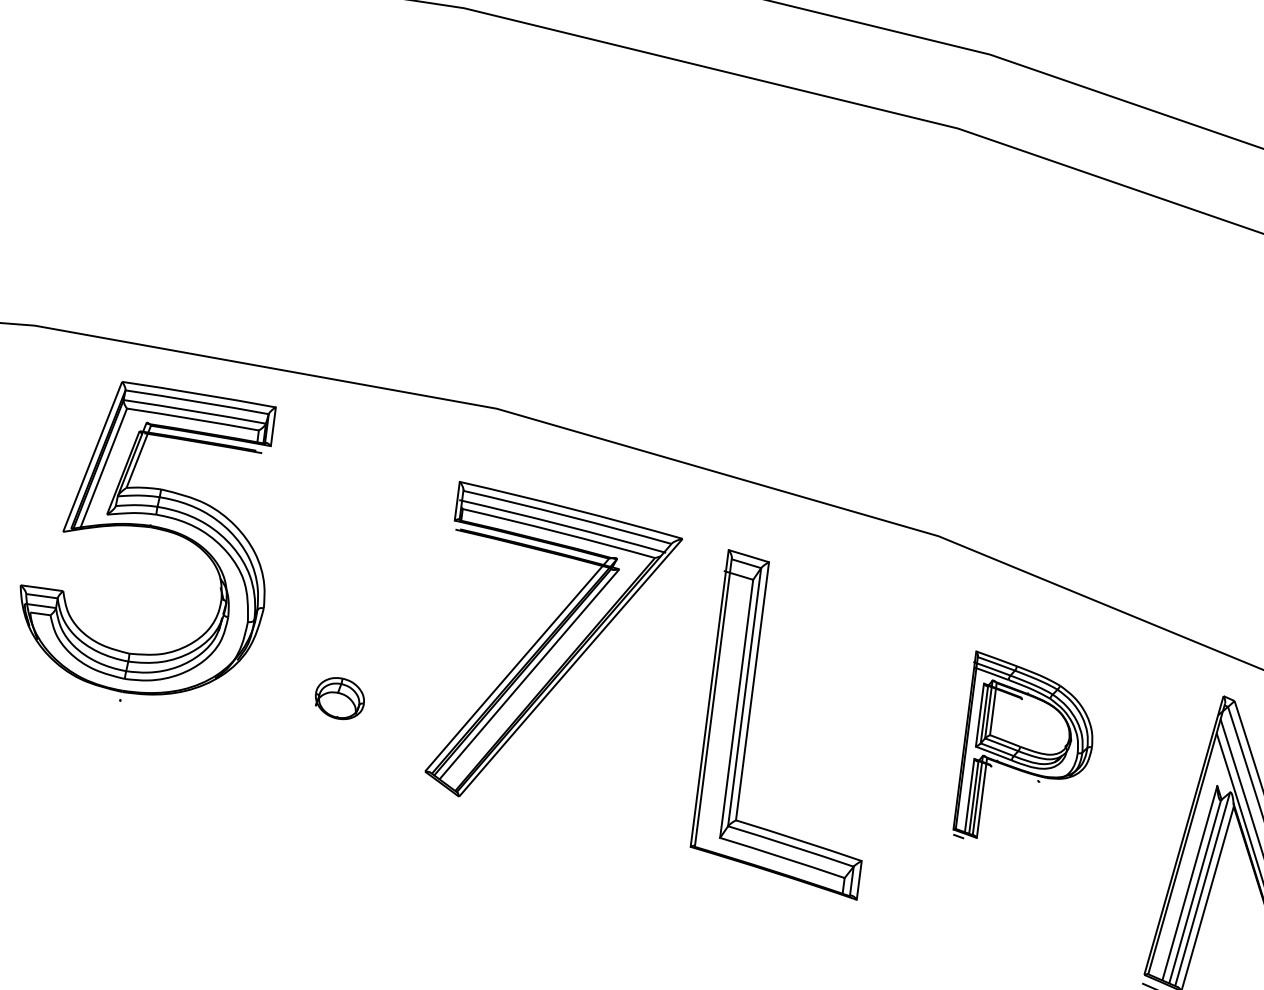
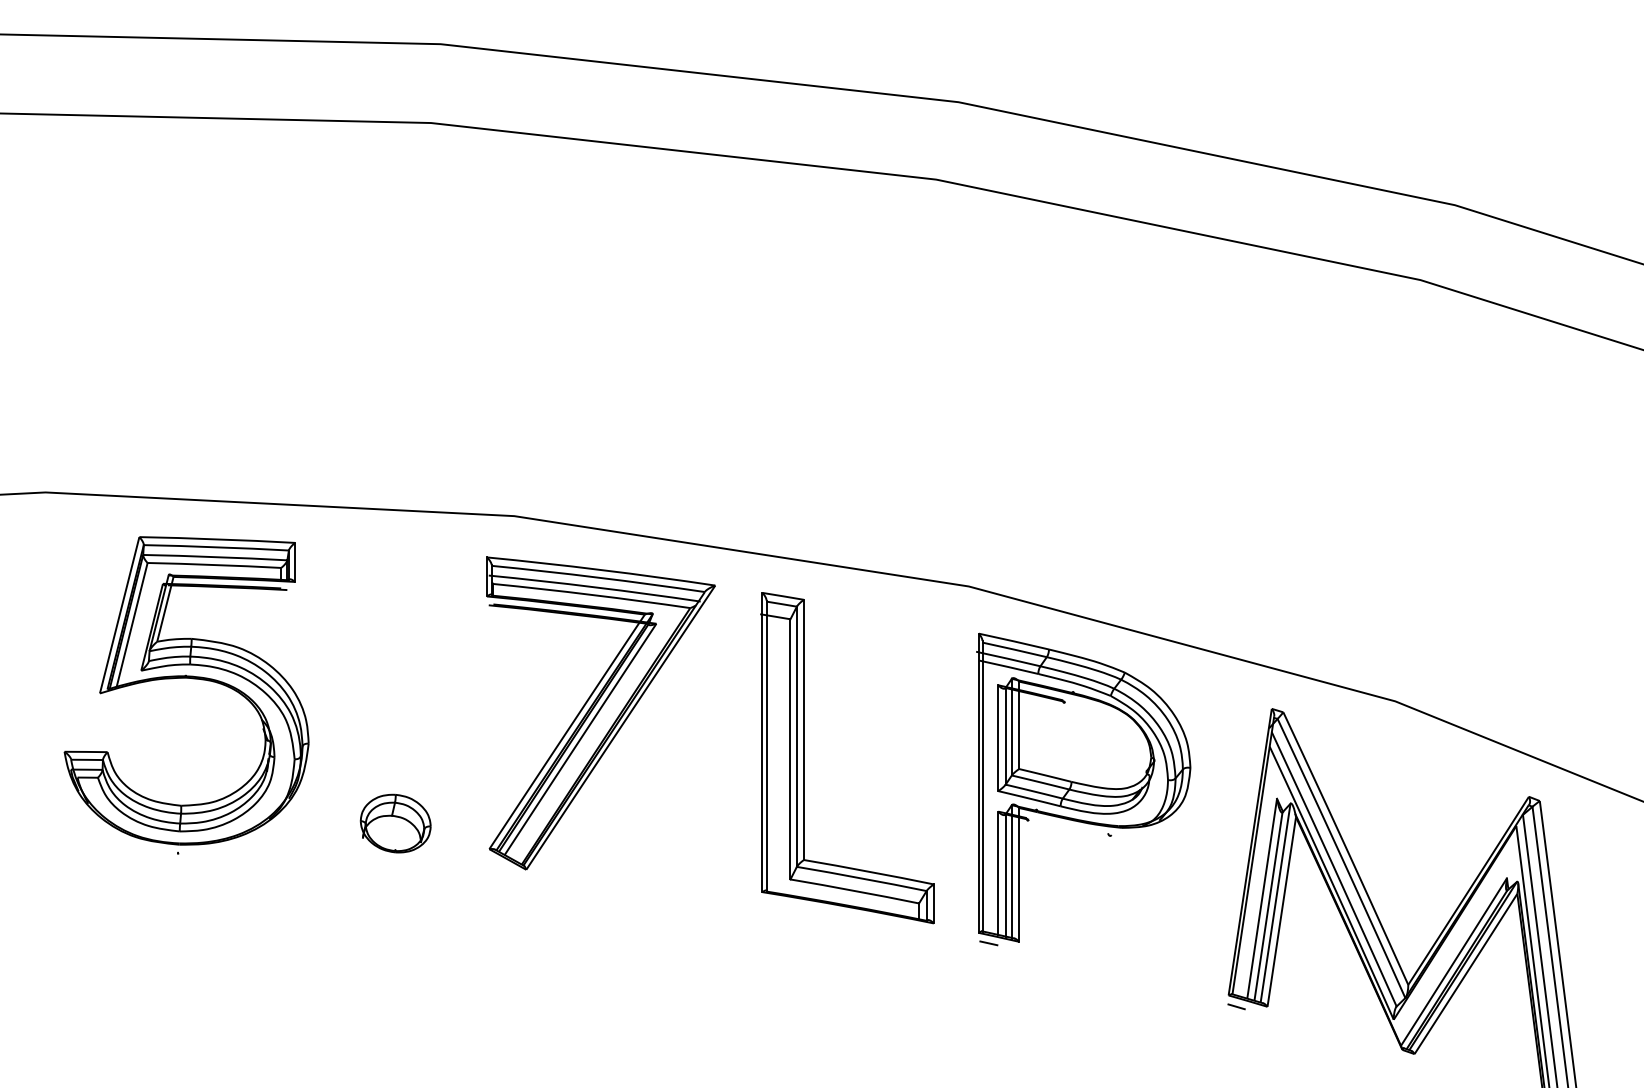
part: (552, 651) -> (600, 713), moved
part: (339, 698) -> (395, 823), size x1.43
part: (749, 719) -> (804, 758), moved
part: (1026, 752) -> (1083, 789), size x1.67

